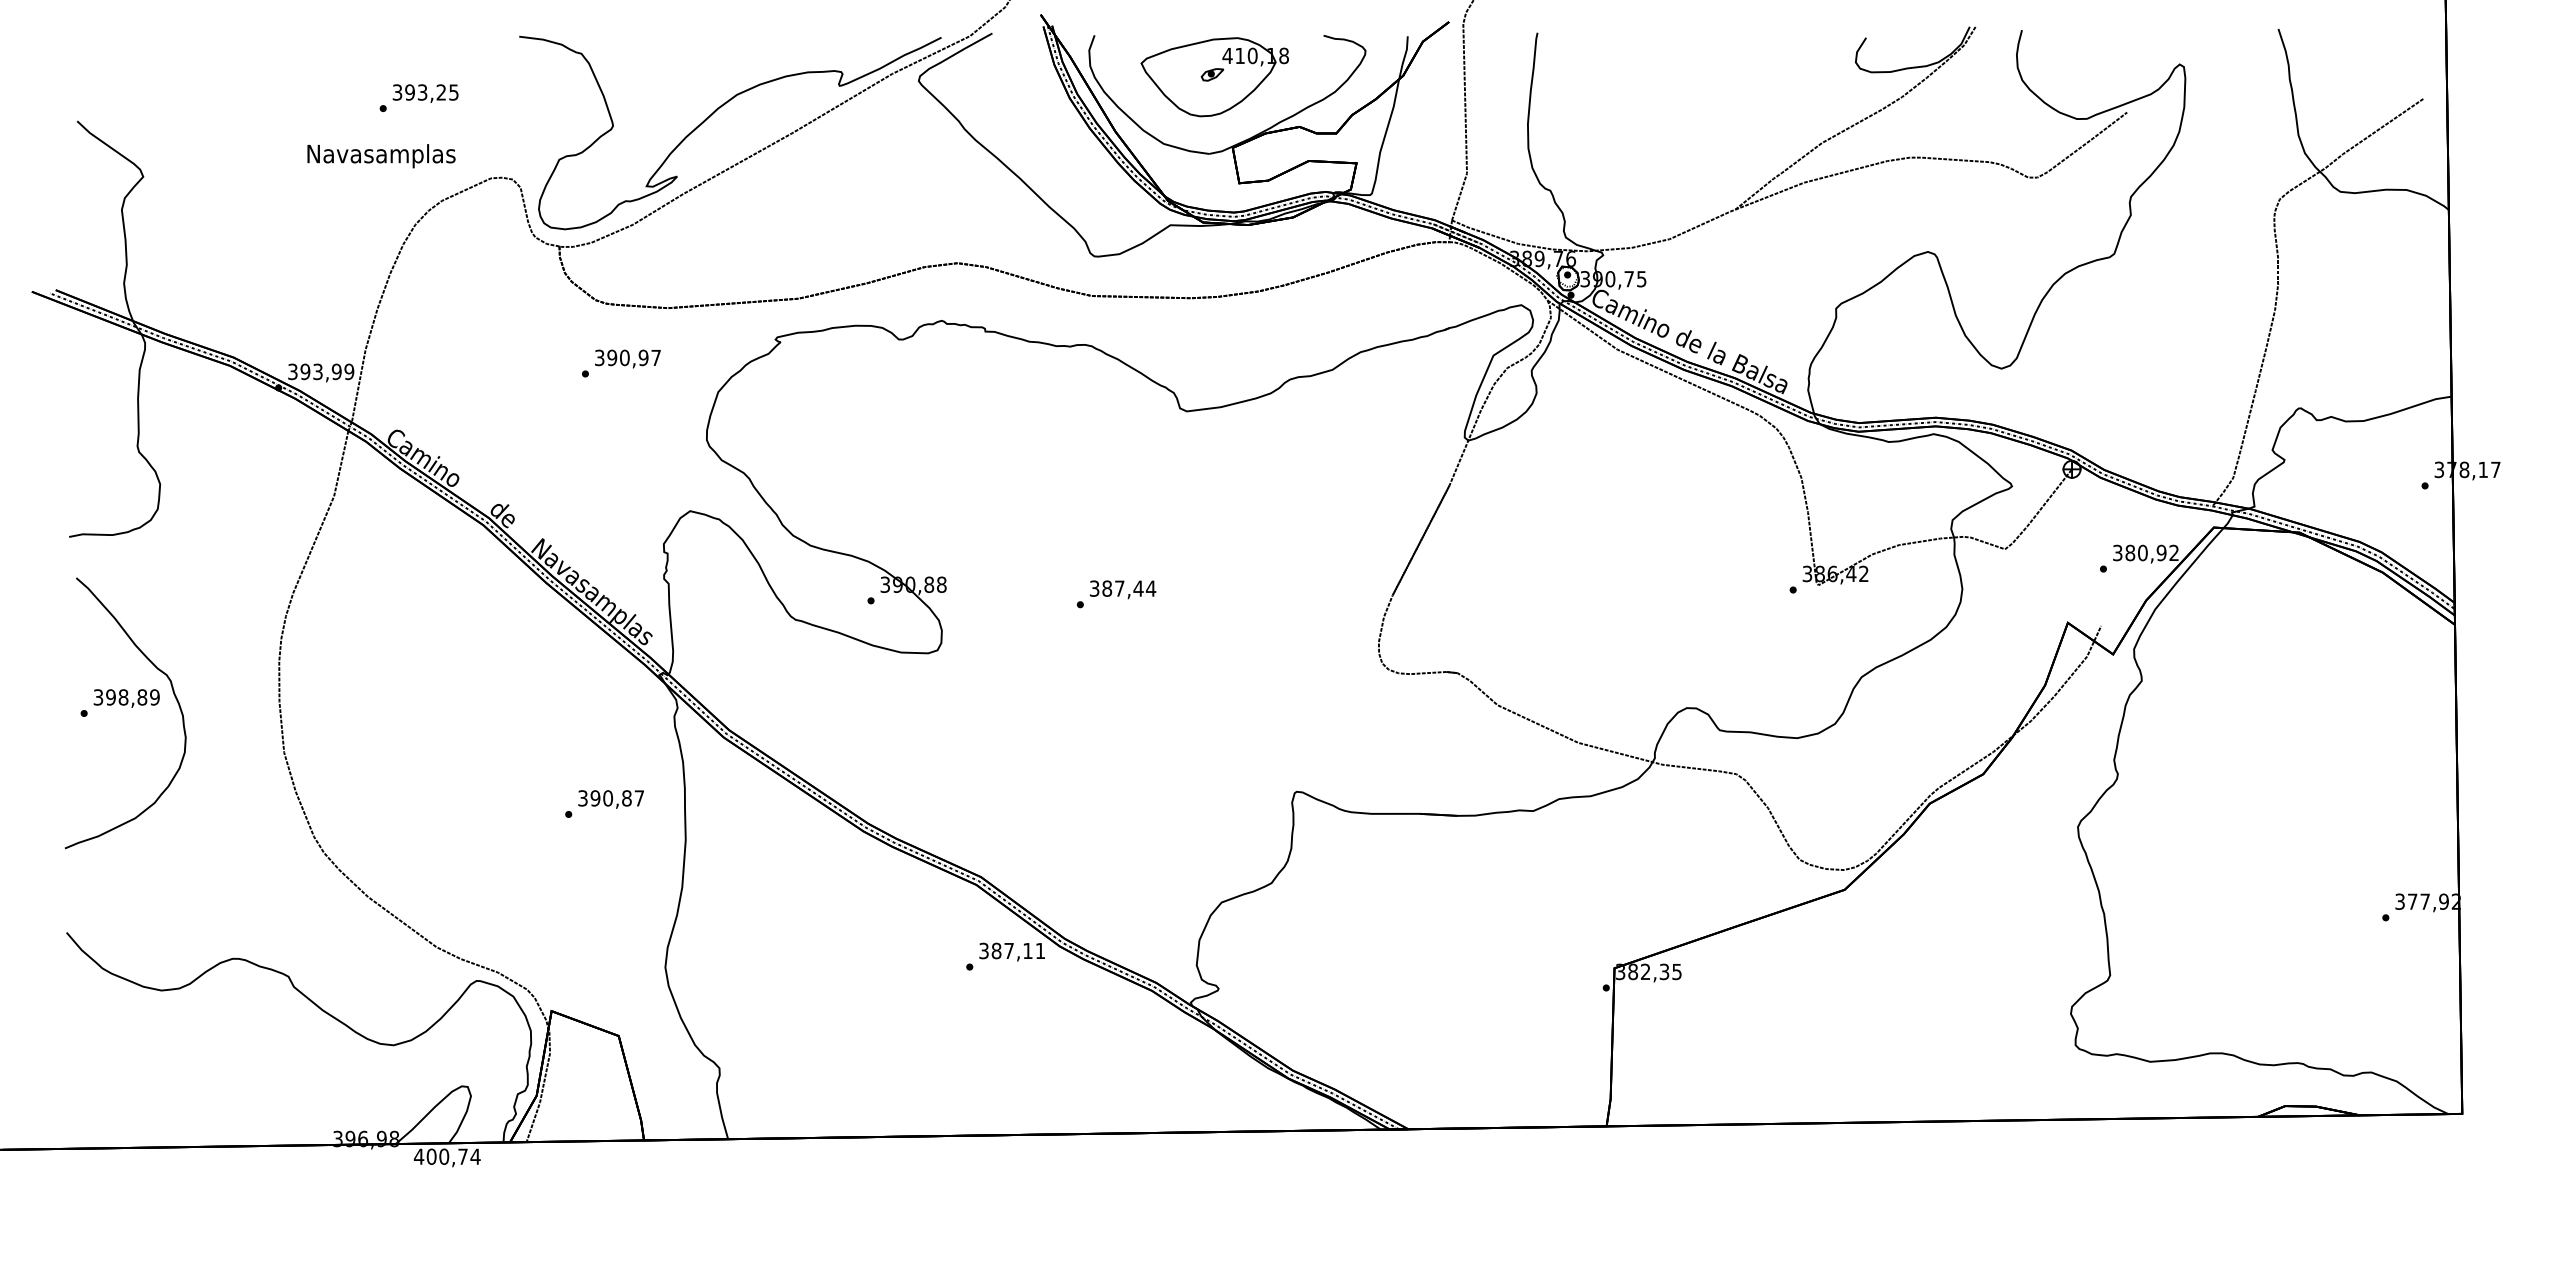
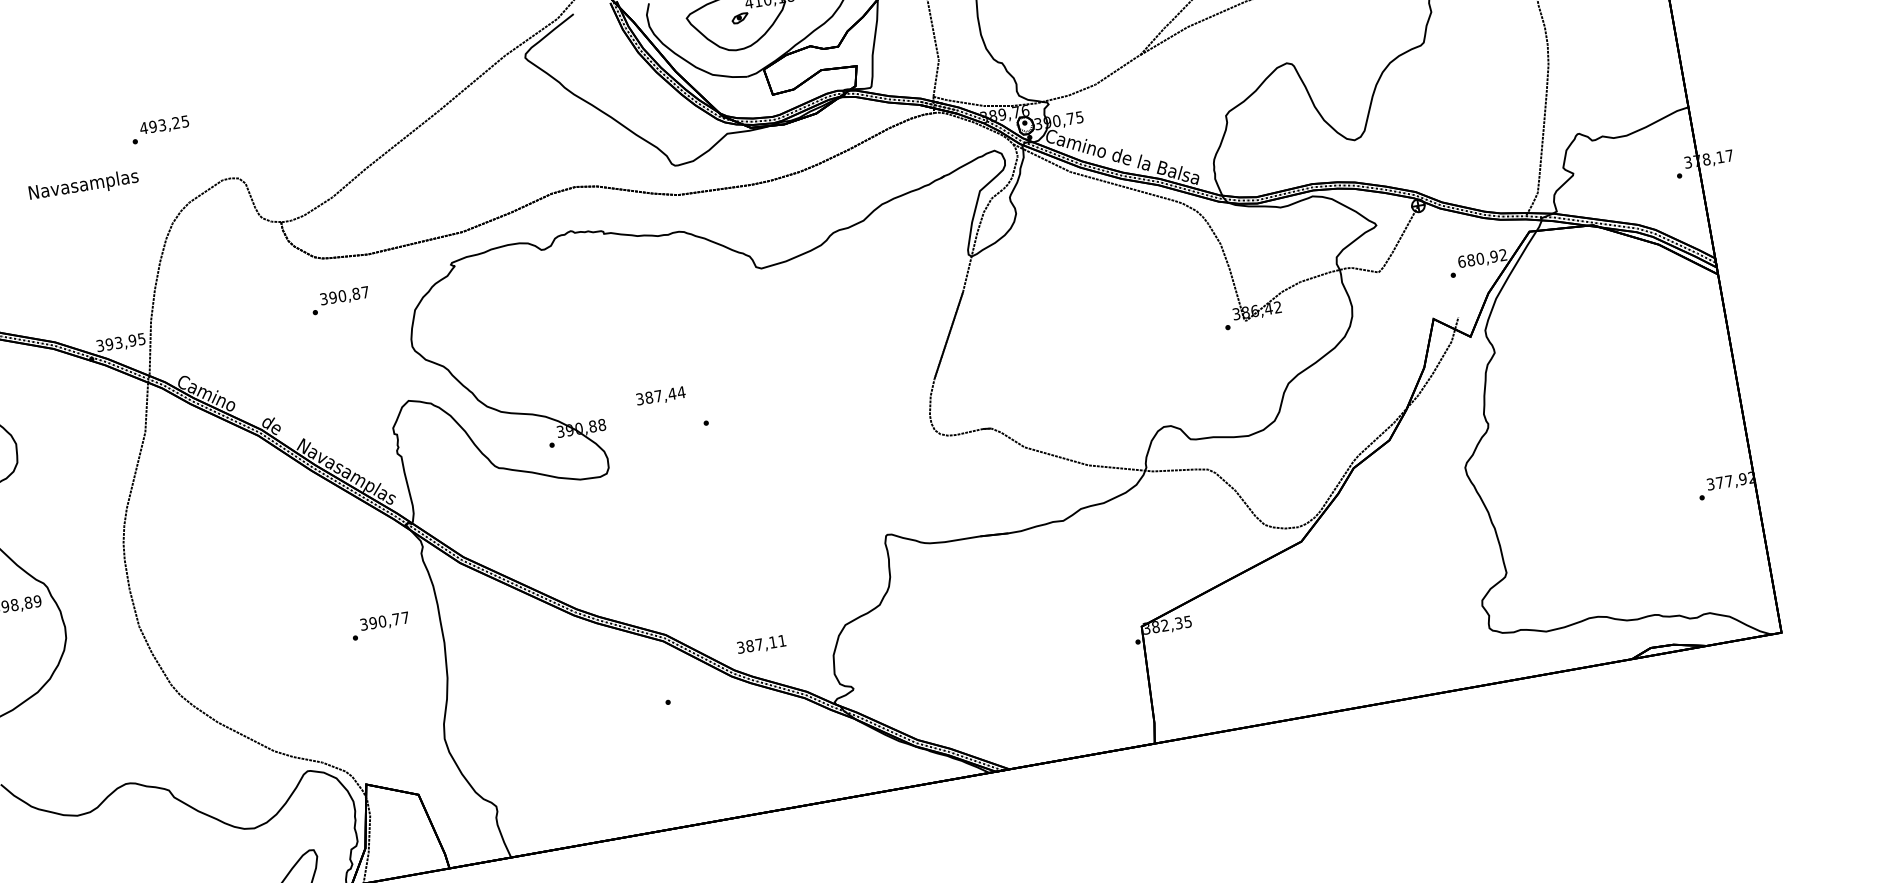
text: (397, 92) -> (143, 128), 393,25 -> 493,25
curve: (713, 114) -> (378, 106), removed
text: (381, 156) -> (83, 186), moved
text: (643, 358) -> (356, 294), 390,97 -> 390,87
text: (349, 371) -> (141, 338), 393,99 -> 393,95
text: (2117, 552) -> (1461, 261), 380,92 -> 680,92
text: (1123, 589) -> (661, 396), moved
text: (626, 798) -> (396, 619), 390,87 -> 390,77
text: (1011, 951) -> (761, 644), moved

